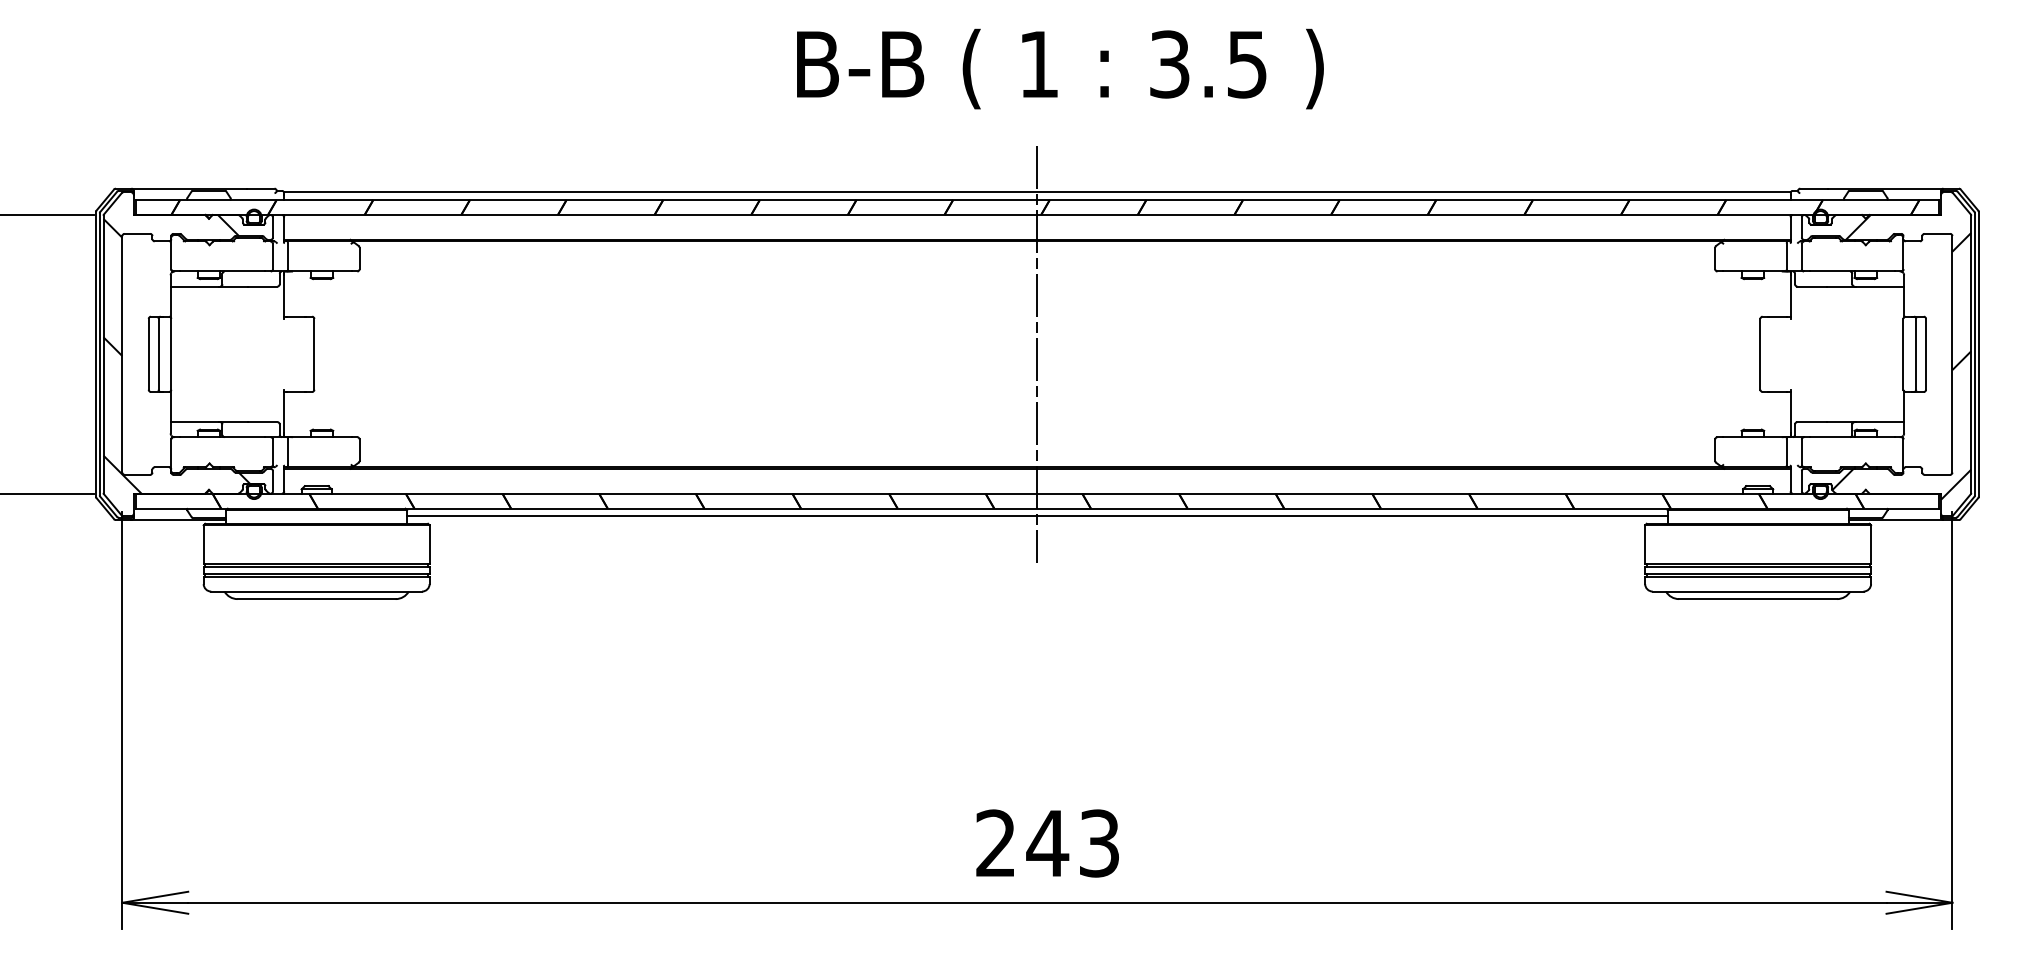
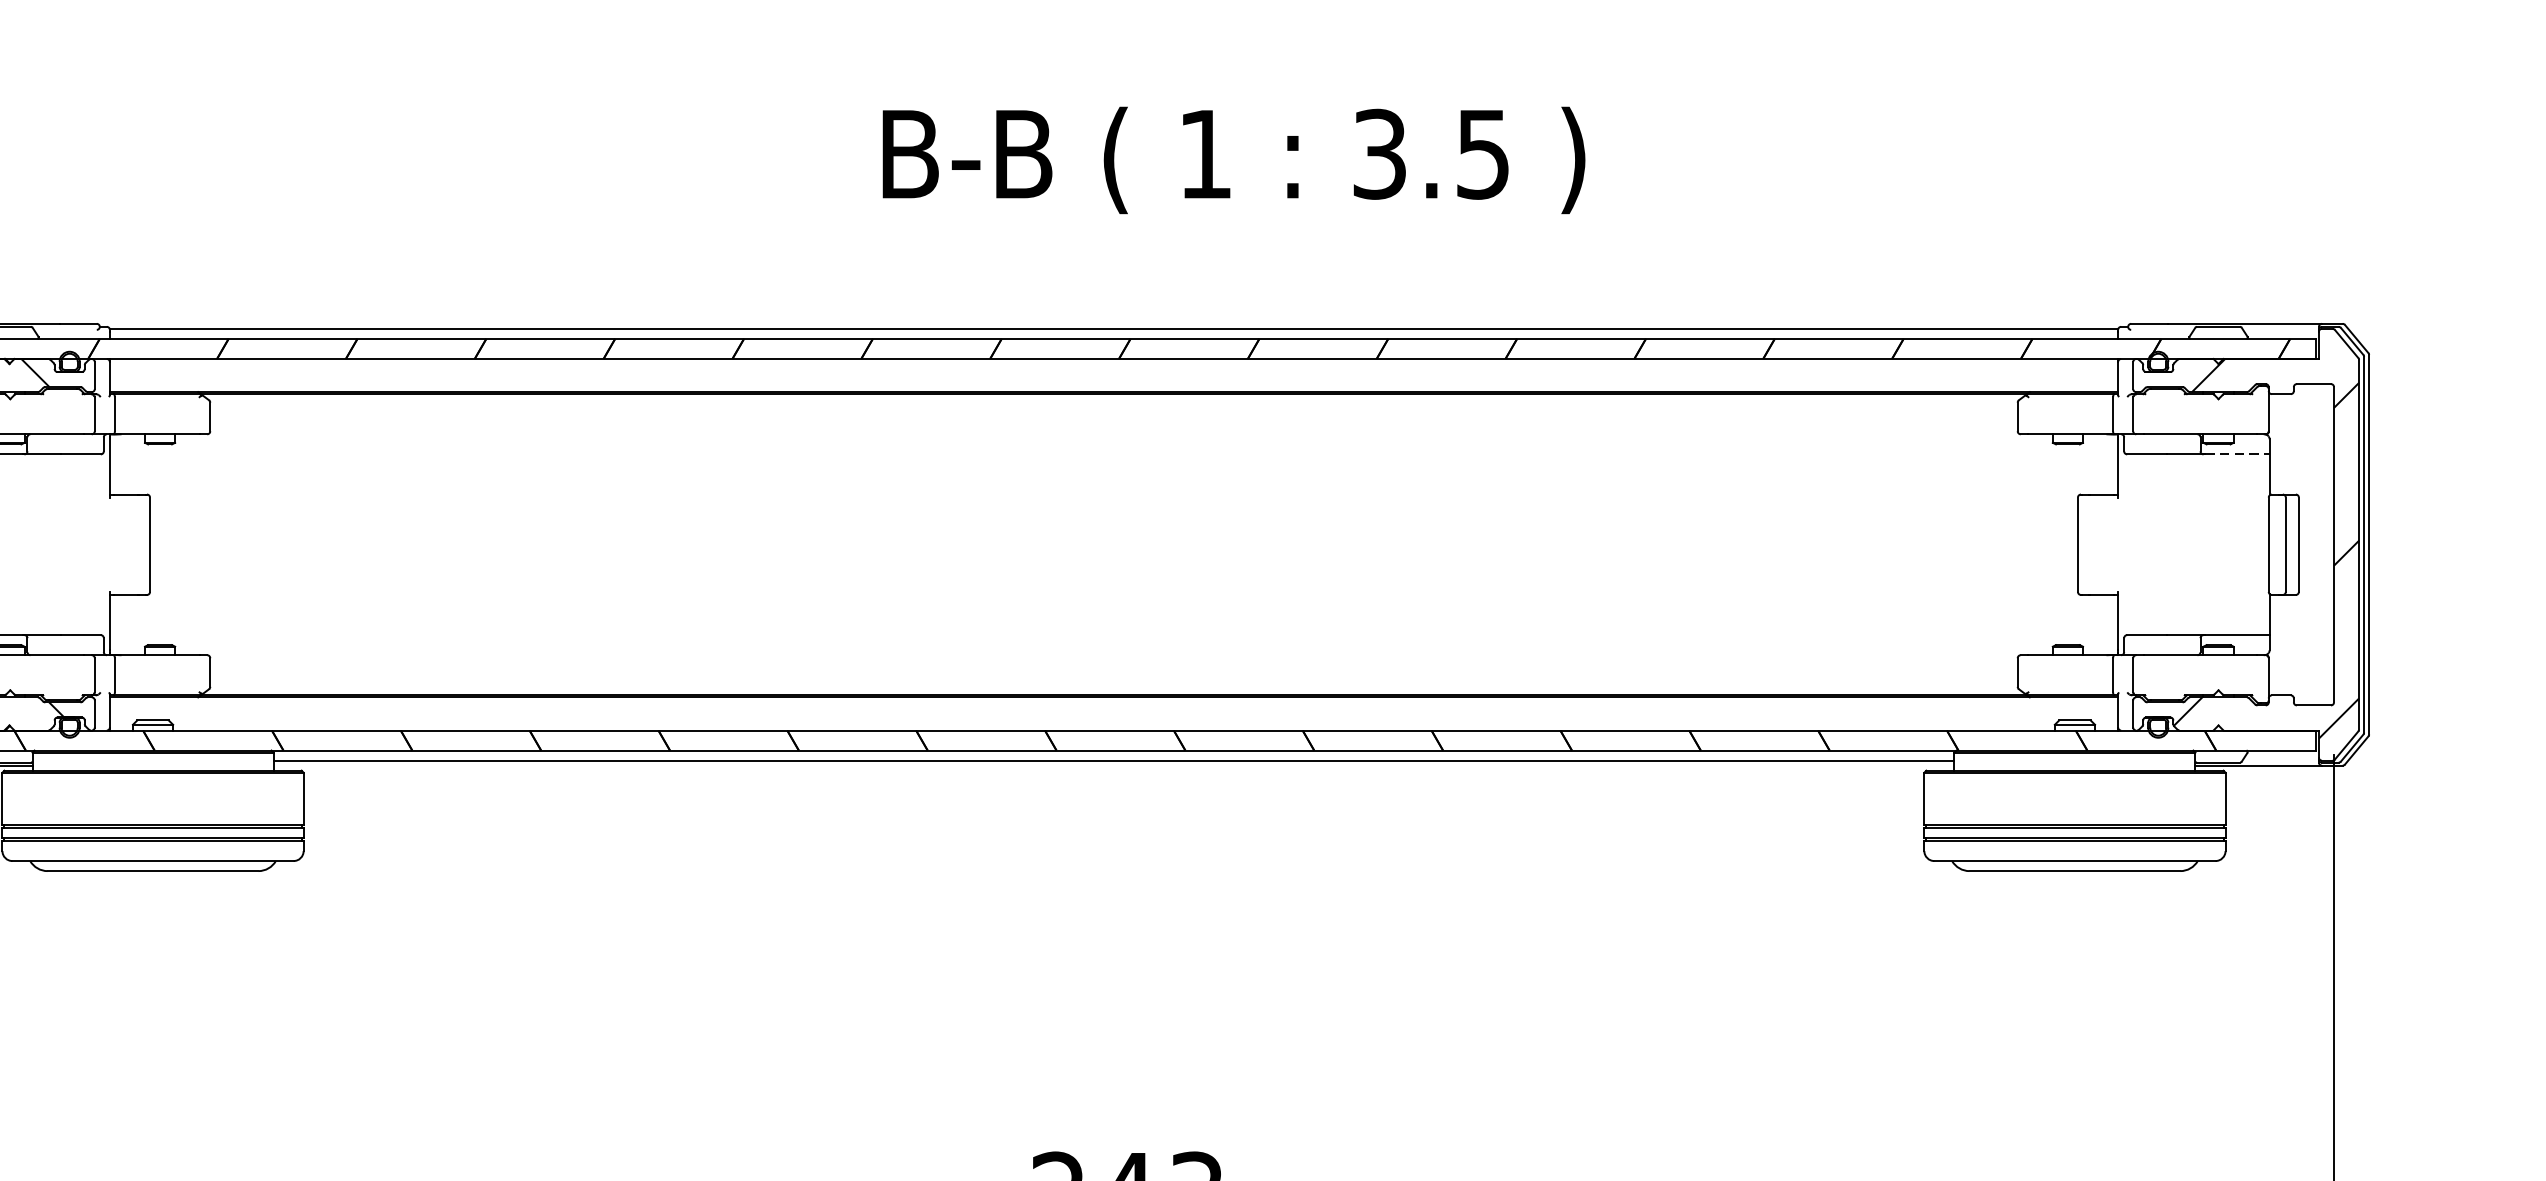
text: (1060, 68) -> (1234, 159), moved
line: (1880, 286) -> (2238, 454), solid -> dashed
line: (1037, 354) -> (1114, 544), removed

